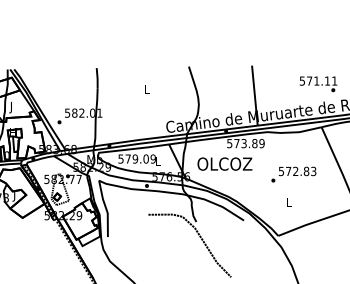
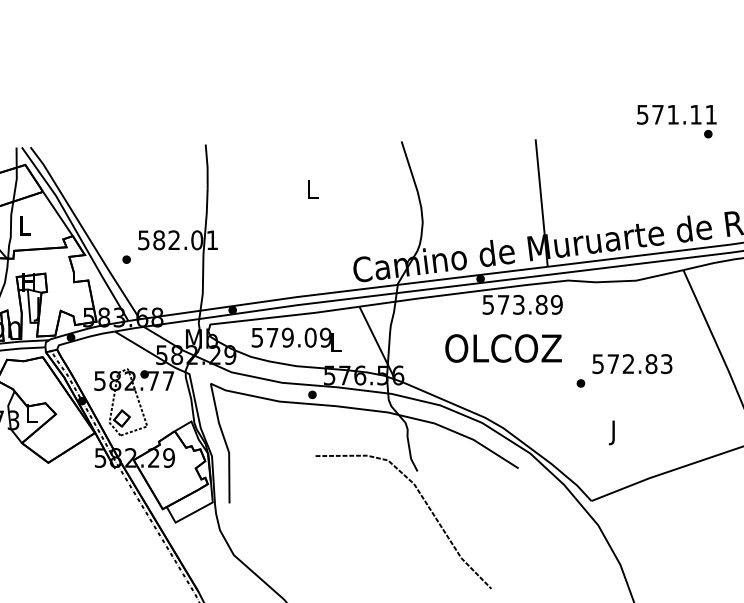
text: (318, 84) -> (676, 121), moved
text: (11, 107) -> (24, 228), J -> L
text: (224, 163) -> (502, 347), moved
text: (14, 195) -> (31, 415), J -> L
text: (288, 203) -> (613, 432), L -> J

